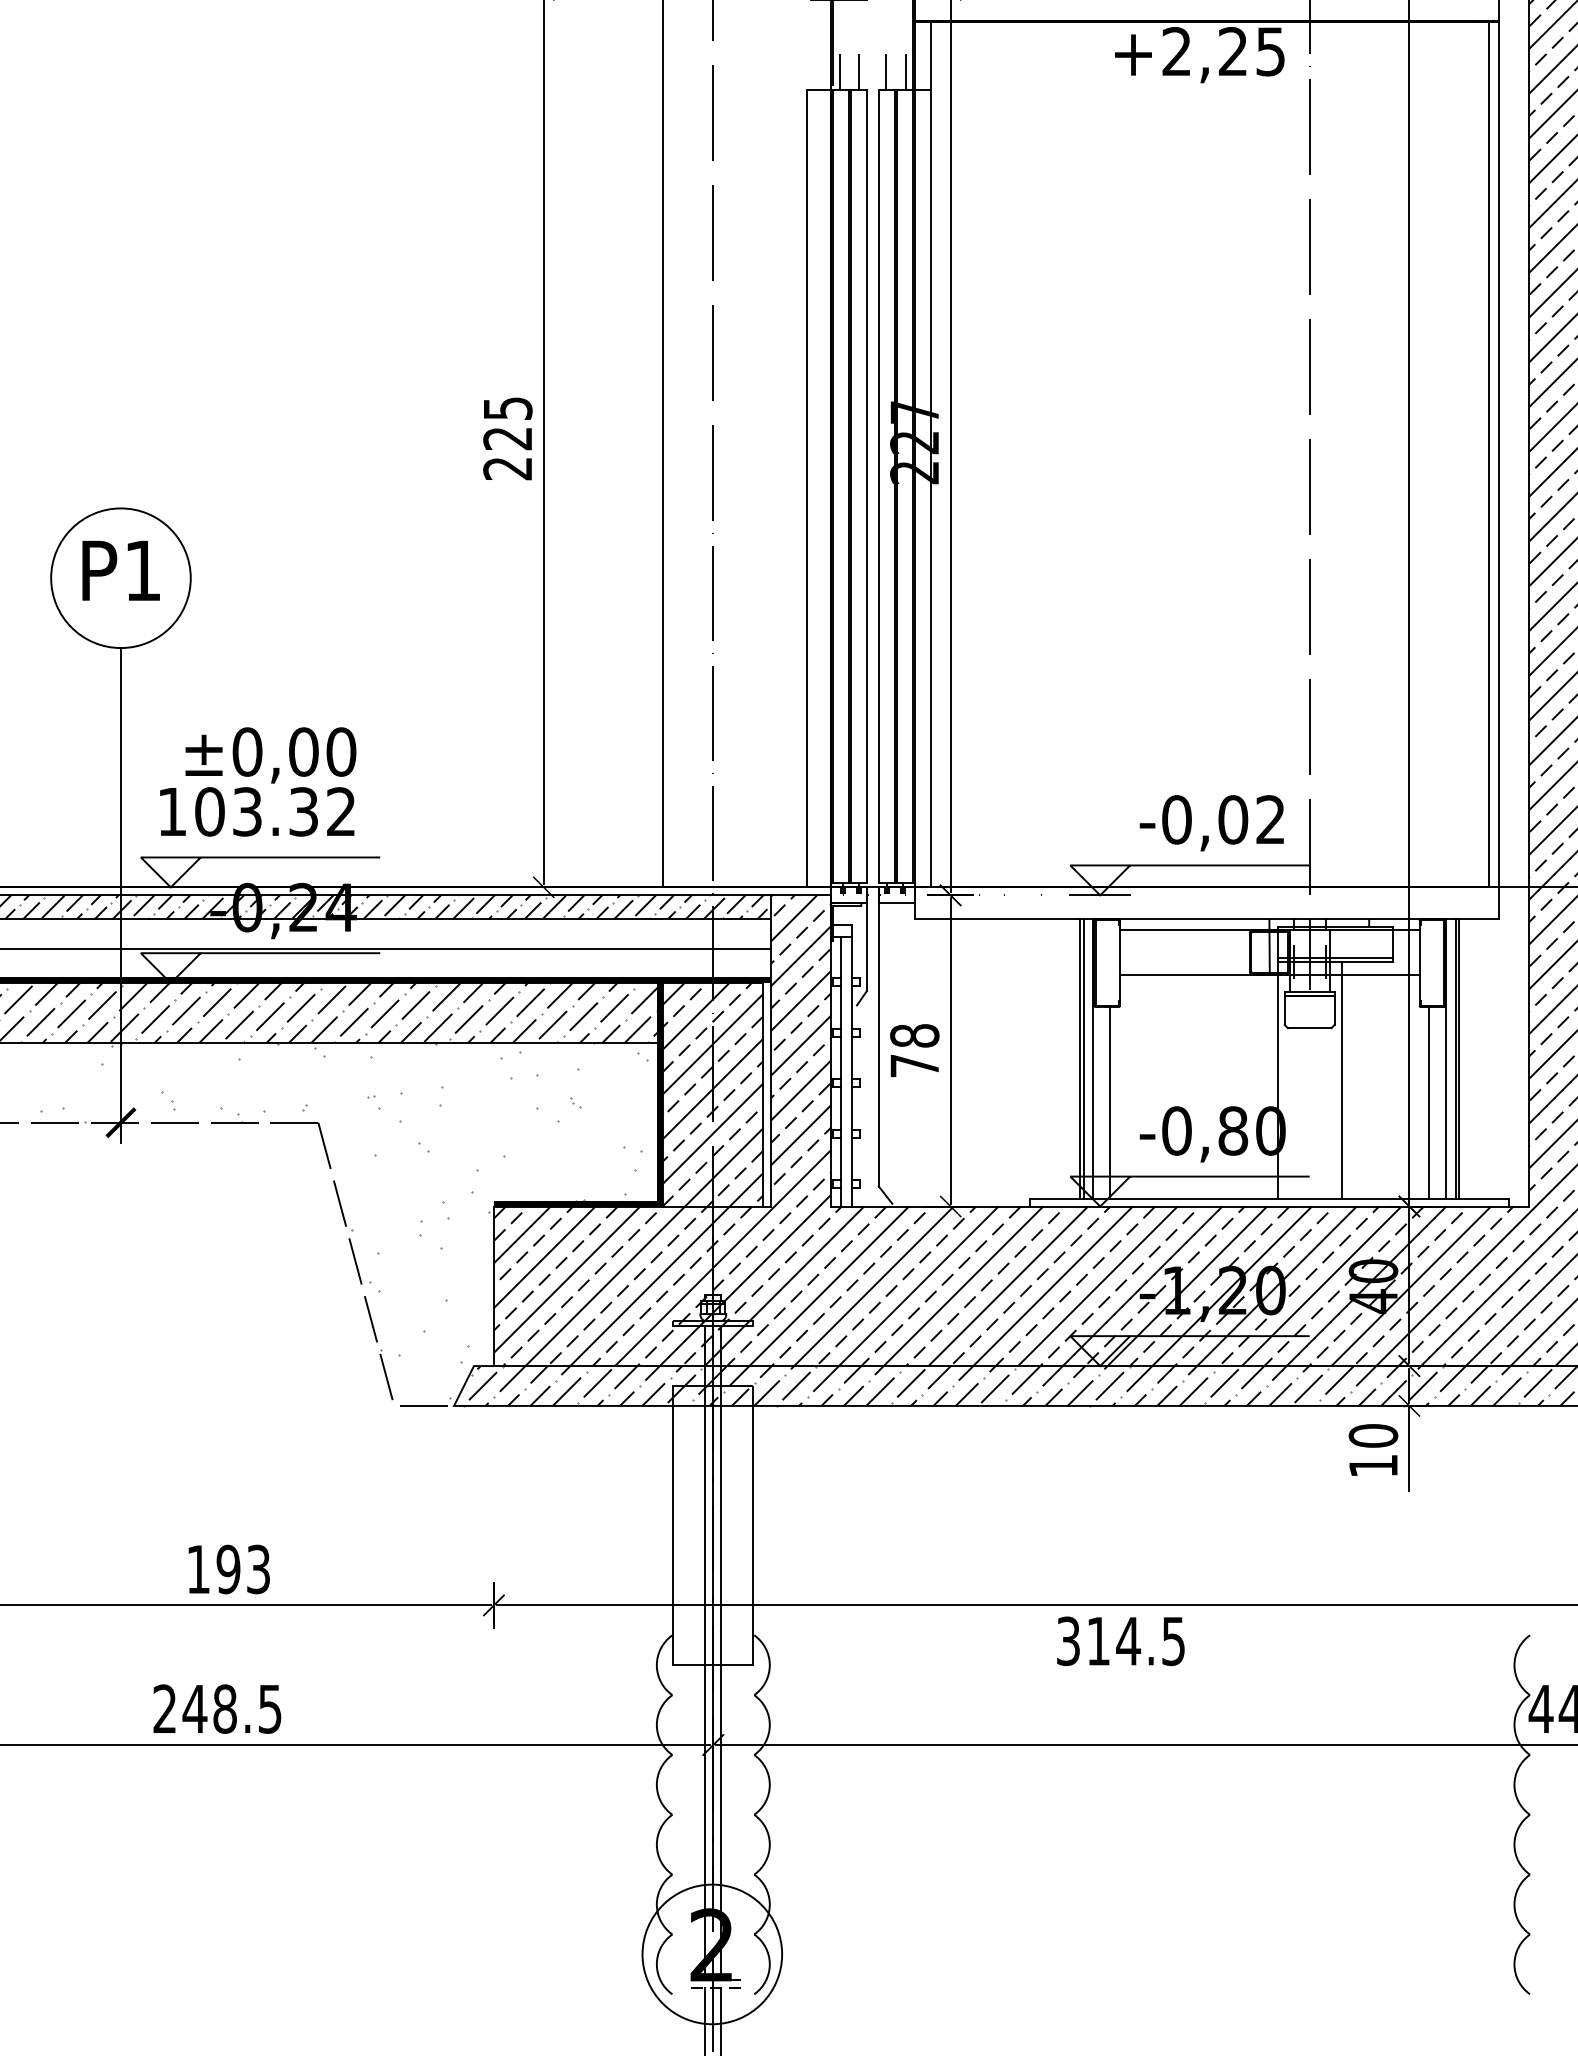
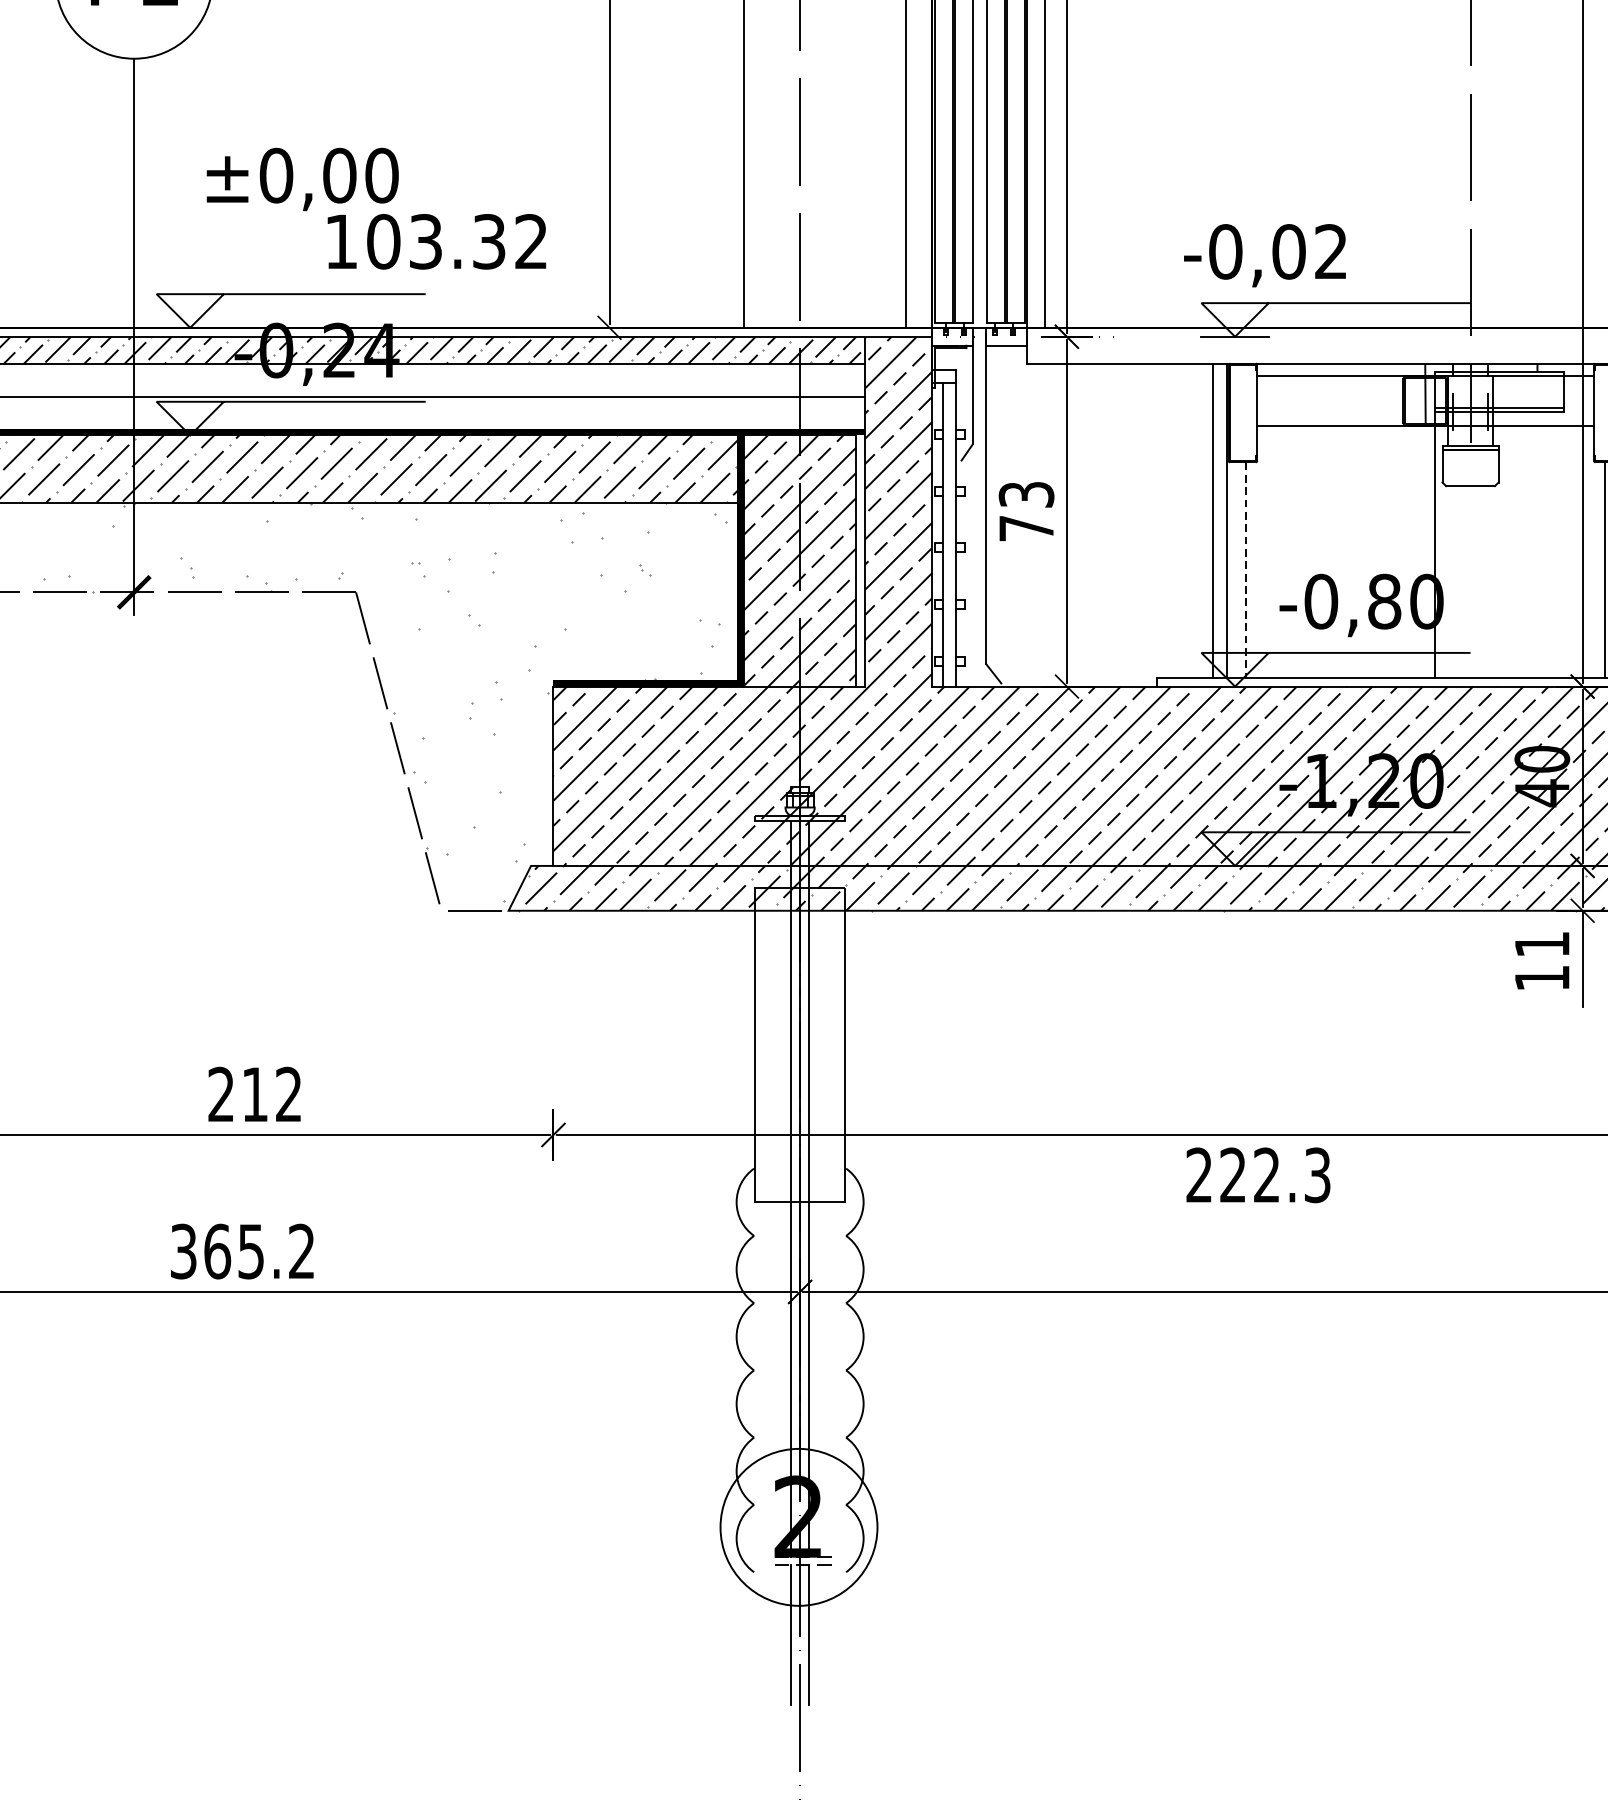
text: (257, 811) -> (437, 241), moved
text: (1211, 823) -> (1264, 255), moved
text: (914, 1035) -> (1026, 494), 78 -> 73
line: (1083, 1058) -> (1216, 520), removed
line: (1341, 1080) -> (1506, 544), removed
line: (1110, 1102) -> (1246, 569), solid -> dashed
text: (1373, 1435) -> (1542, 943), 10 -> 11
text: (228, 1569) -> (255, 1094), 193 -> 212
text: (1120, 1641) -> (1257, 1175), 314.5 -> 222.3
text: (217, 1708) -> (242, 1250), 248.5 -> 365.2

